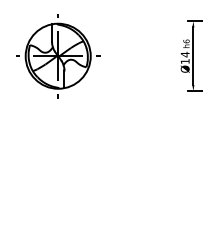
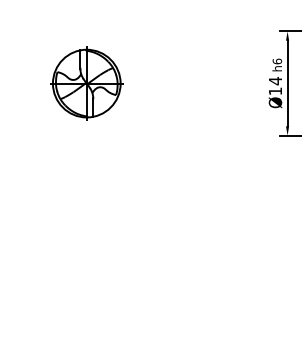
part: (58, 56) -> (87, 83), size x0.7

